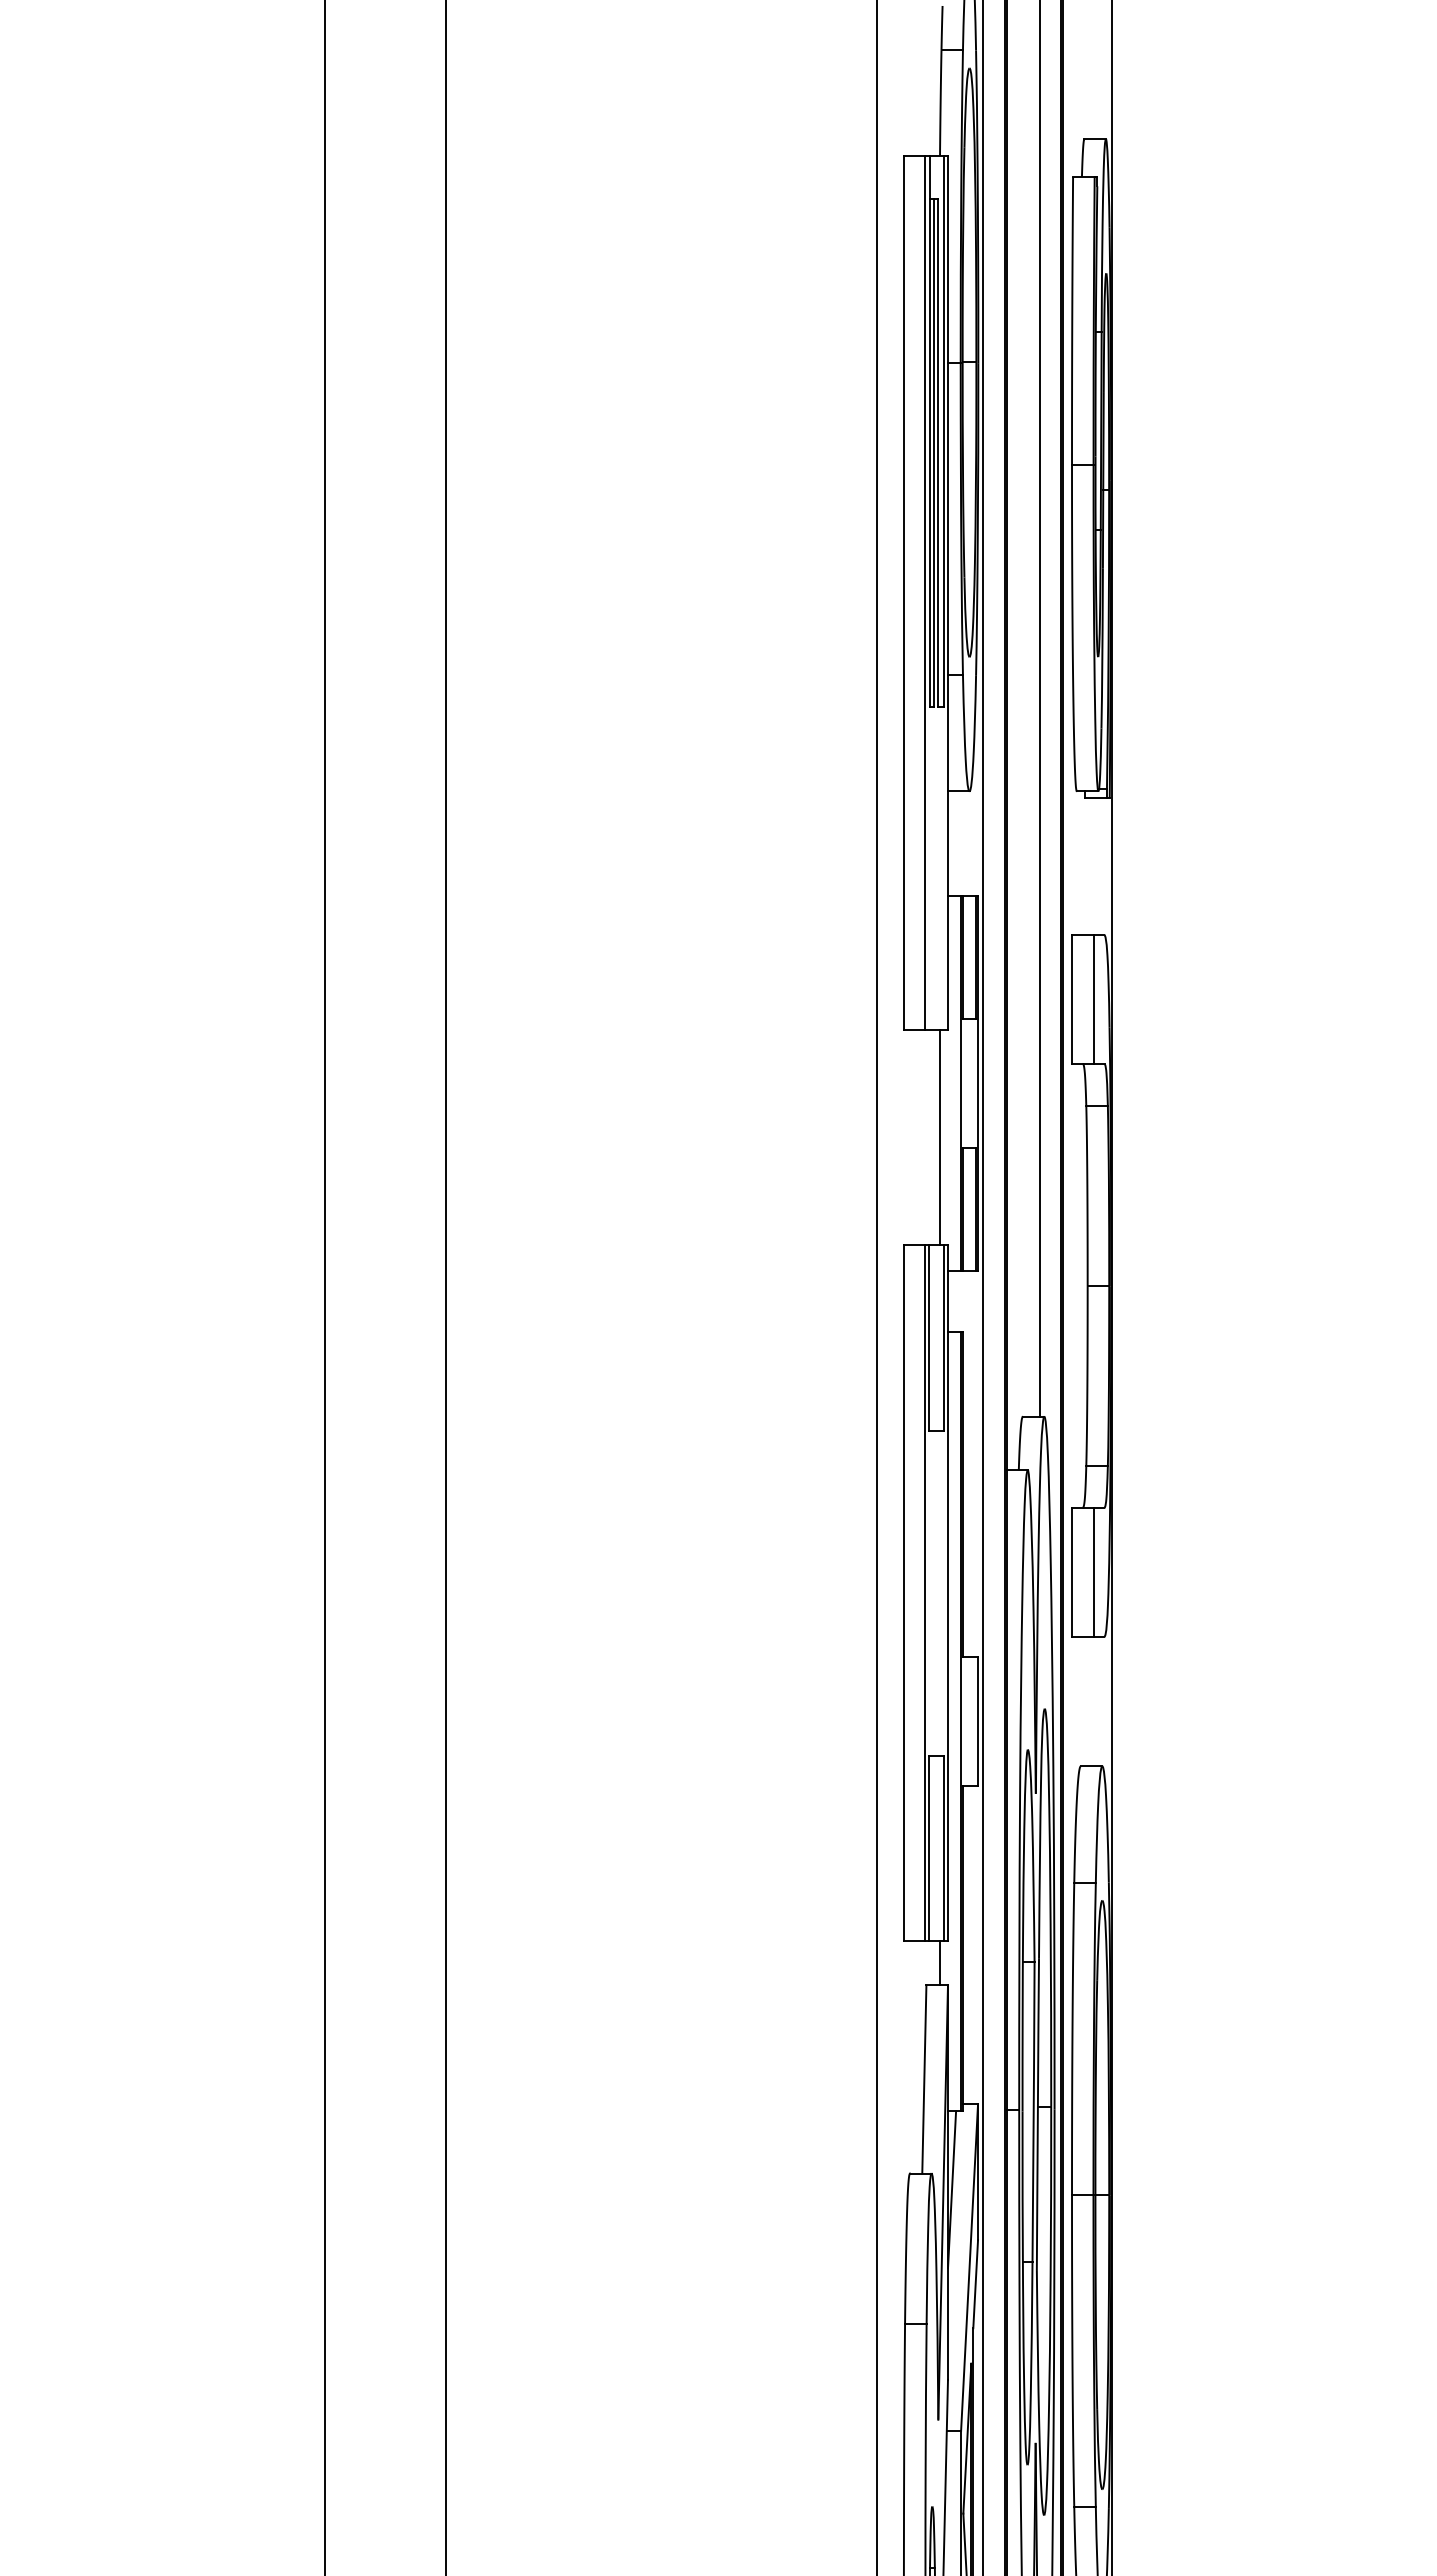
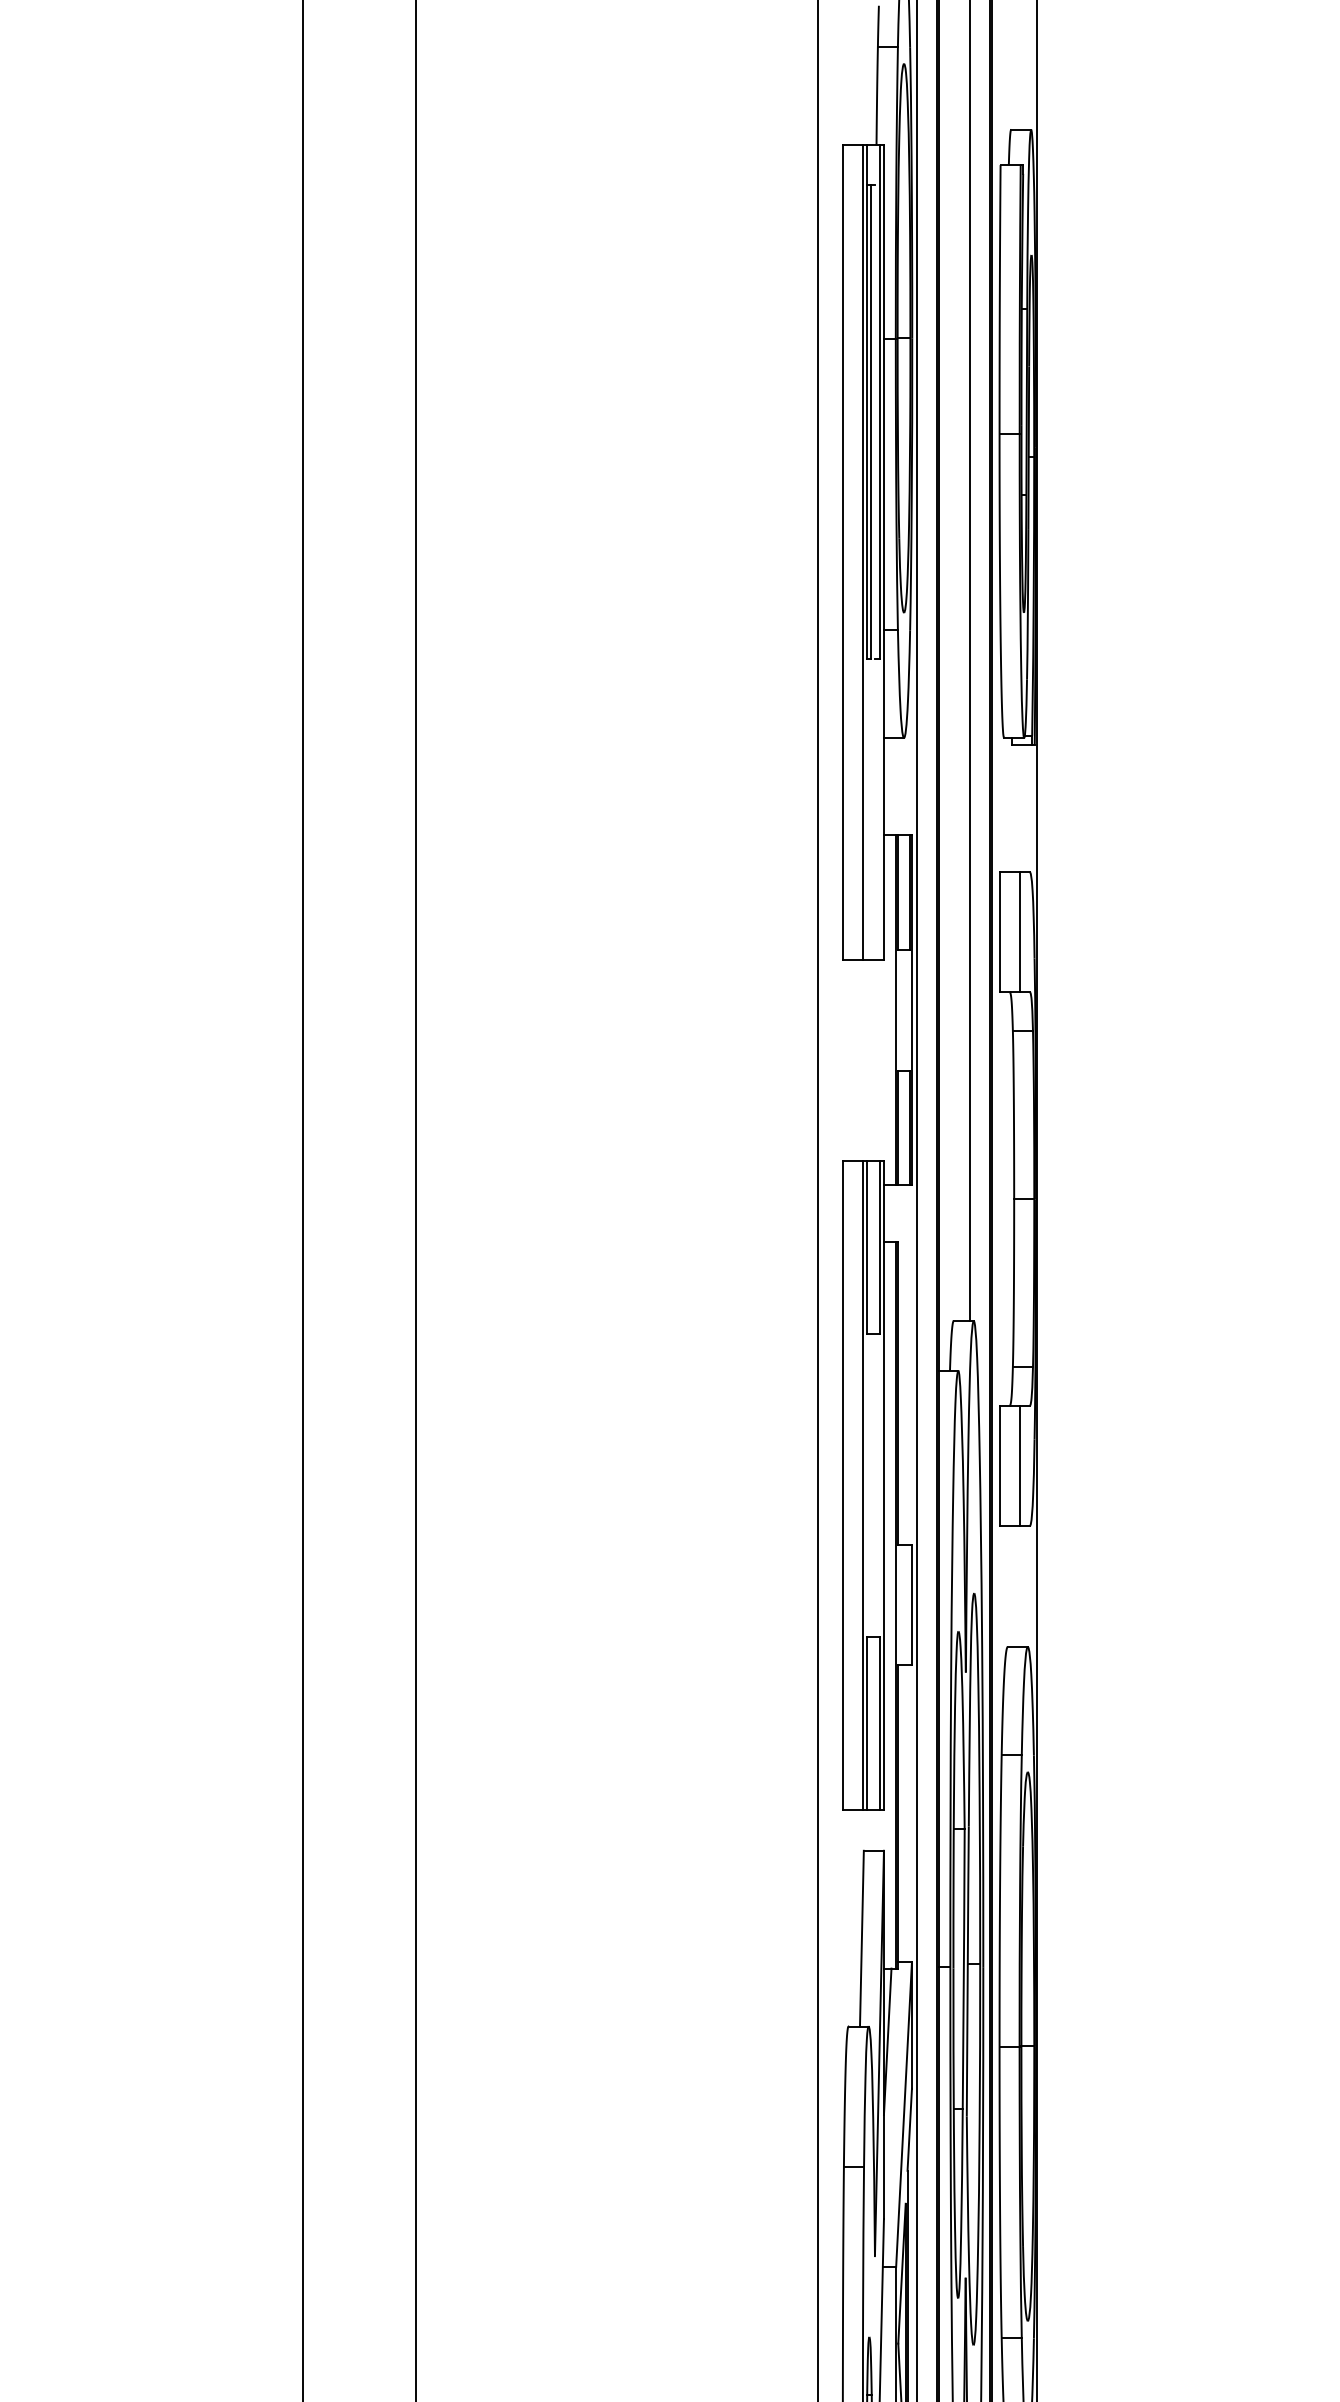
line: (937, 452) -> (874, 422), removed
line: (939, 1137) -> (876, 1060), removed
line: (939, 1962) -> (876, 1829), removed

